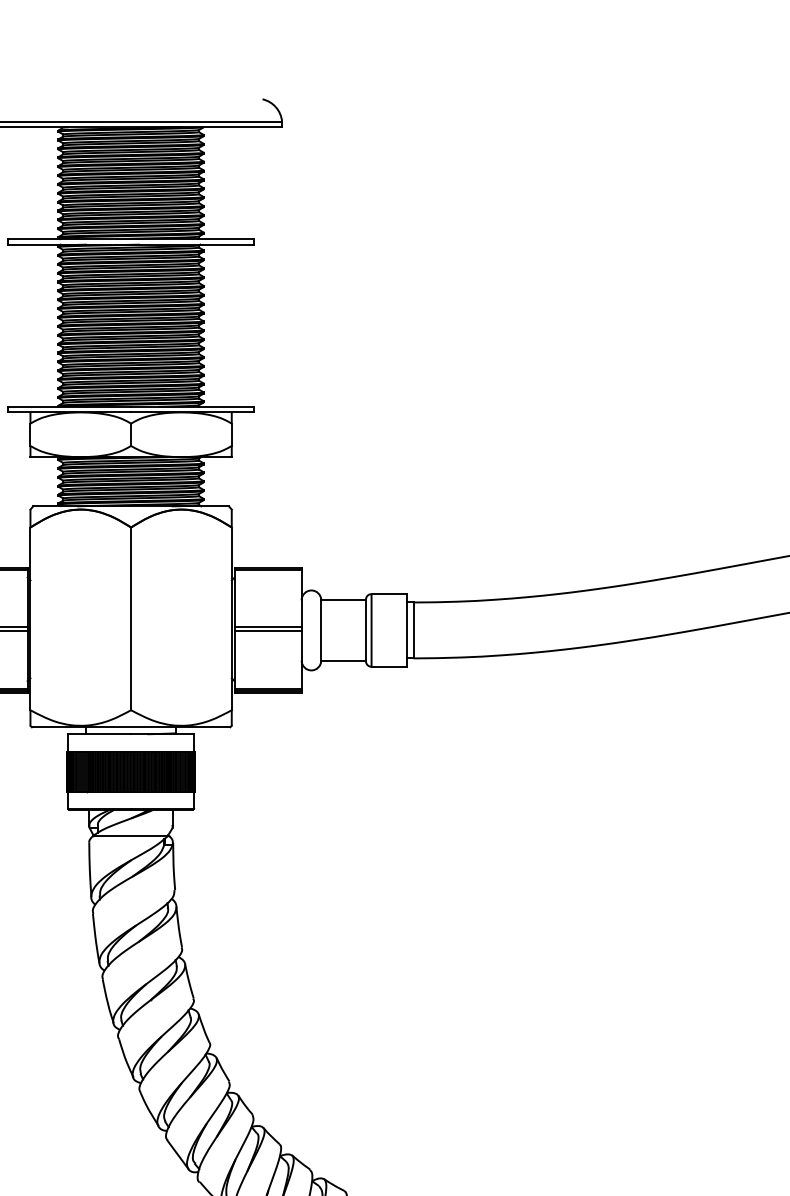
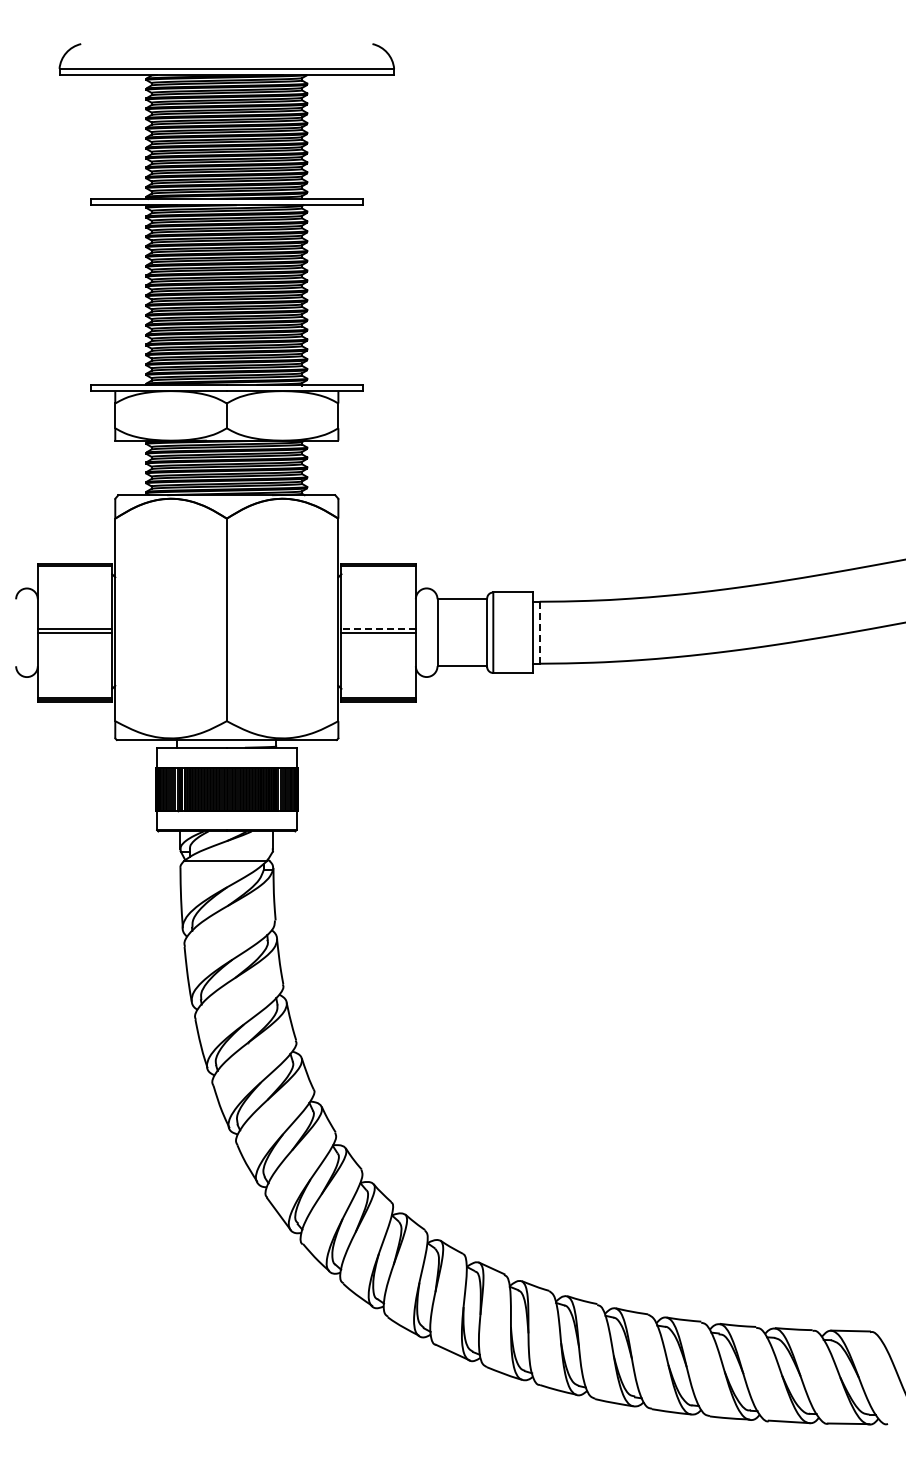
line: (267, 626) -> (378, 628), solid -> dashed
line: (413, 630) -> (539, 632), solid -> dashed

